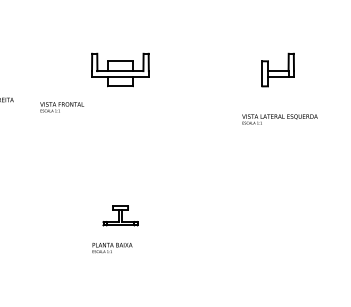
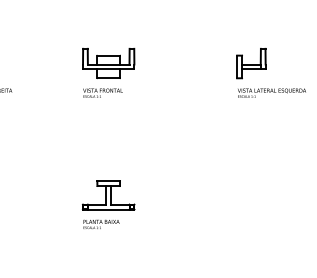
text: (61, 106) -> (102, 92), moved
text: (279, 118) -> (271, 92), moved
part: (120, 215) -> (108, 195), size x1.67

